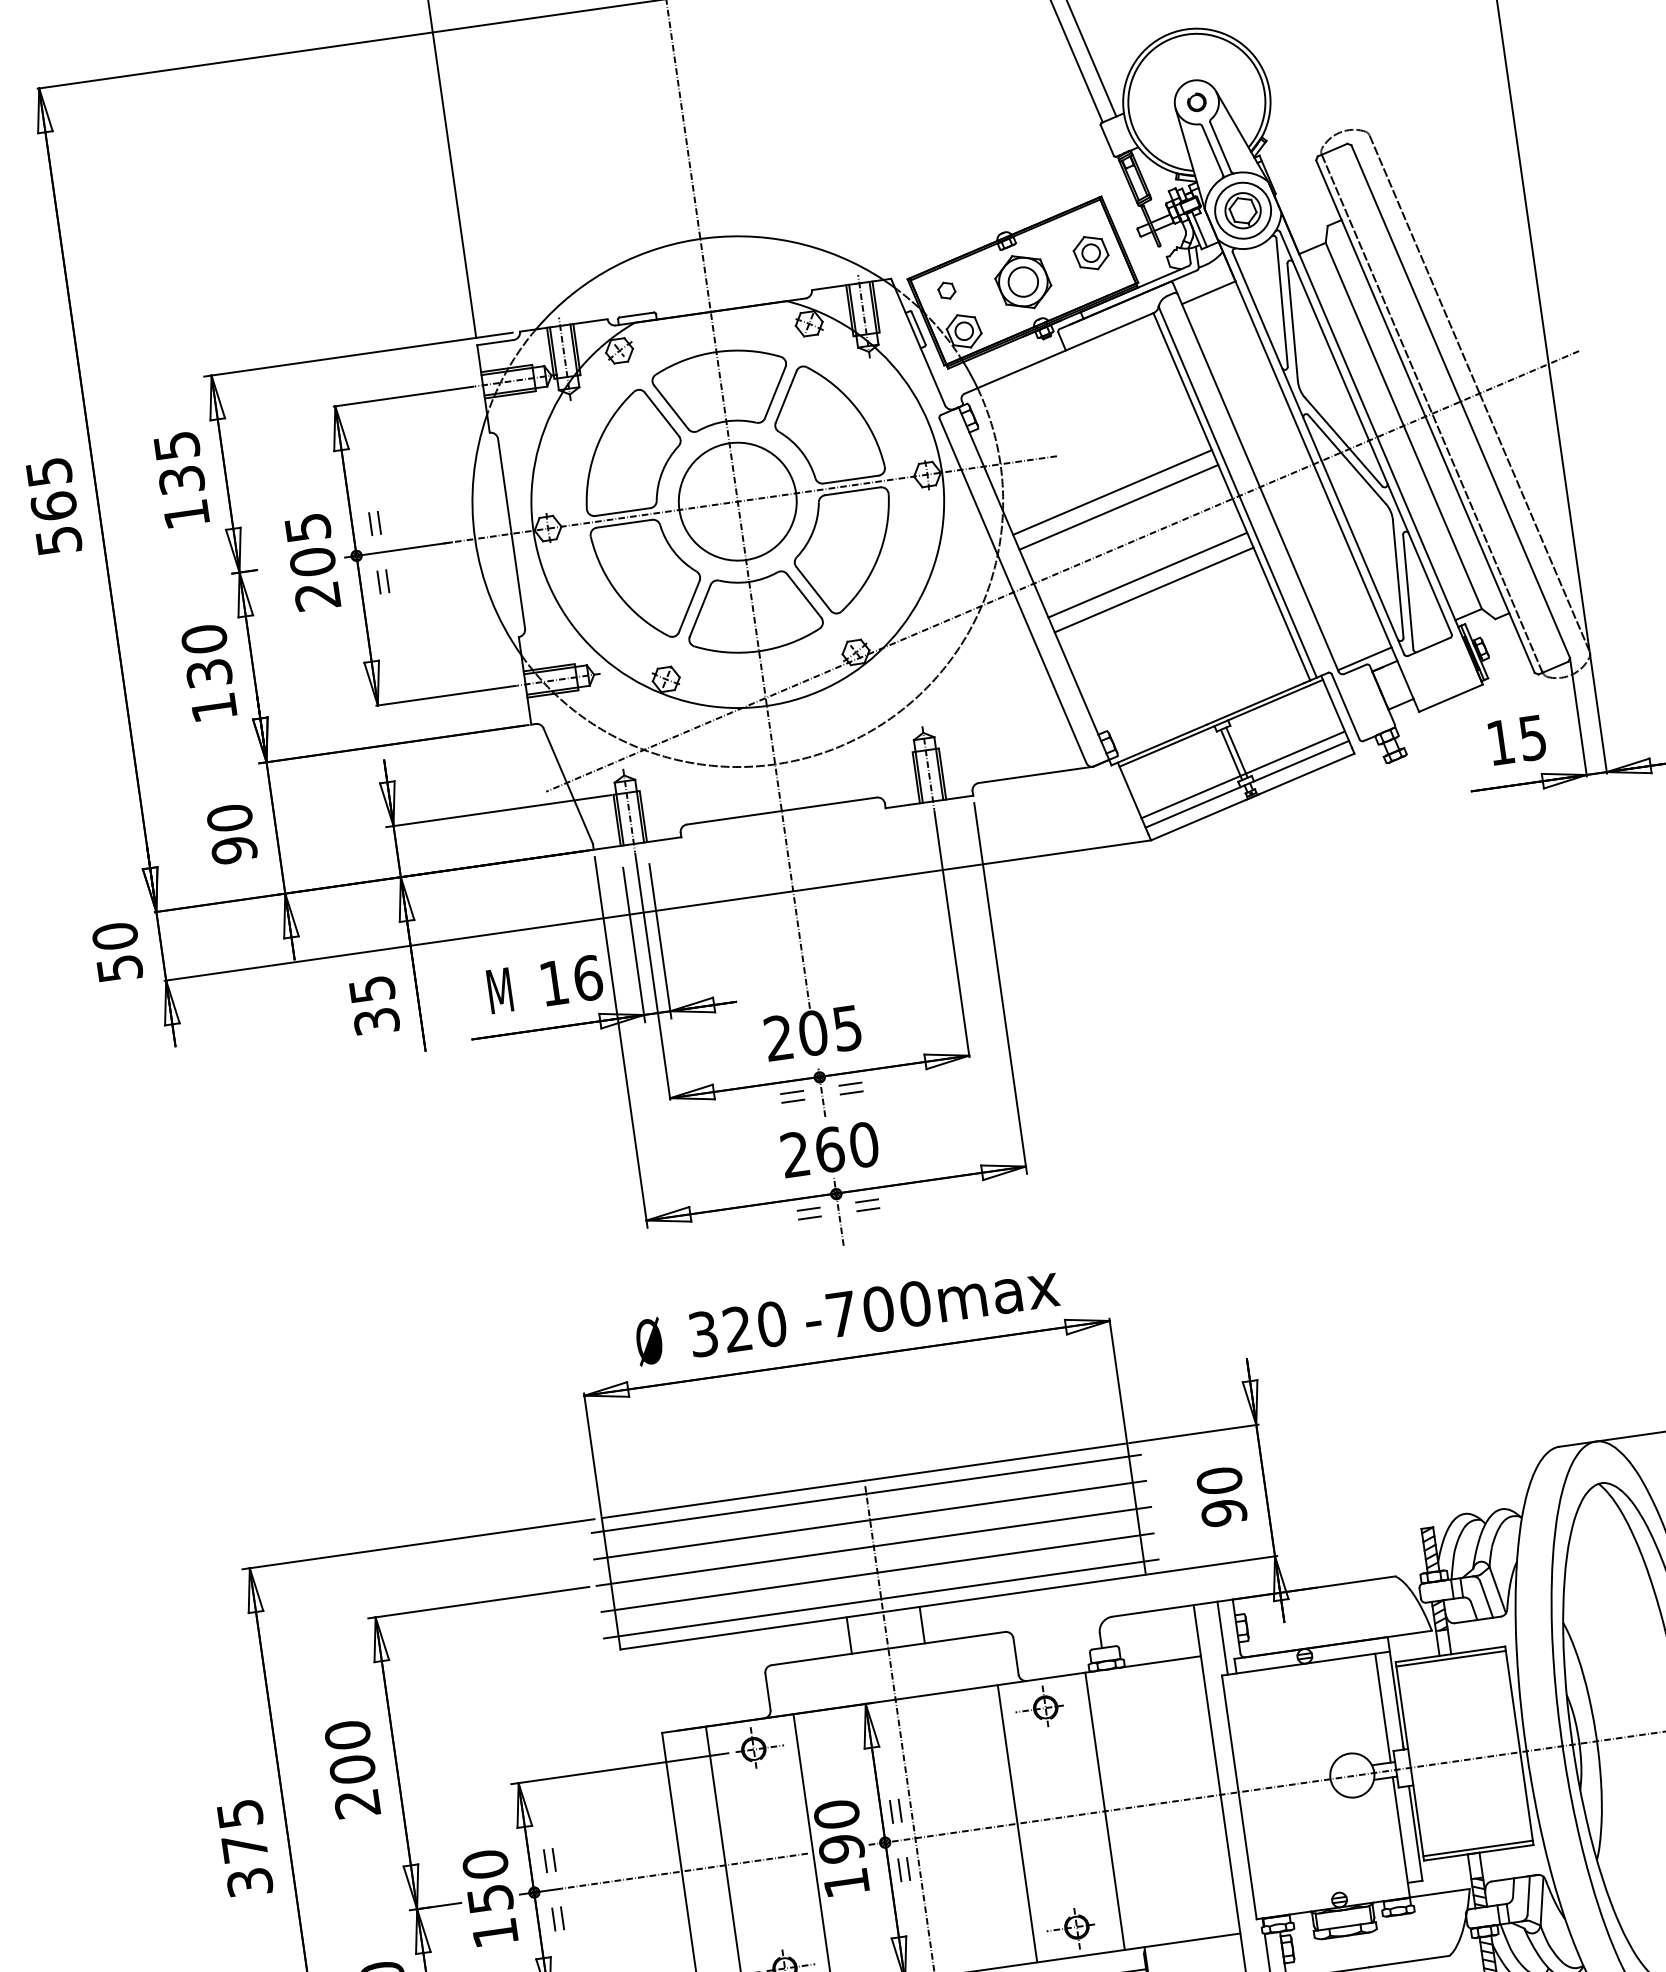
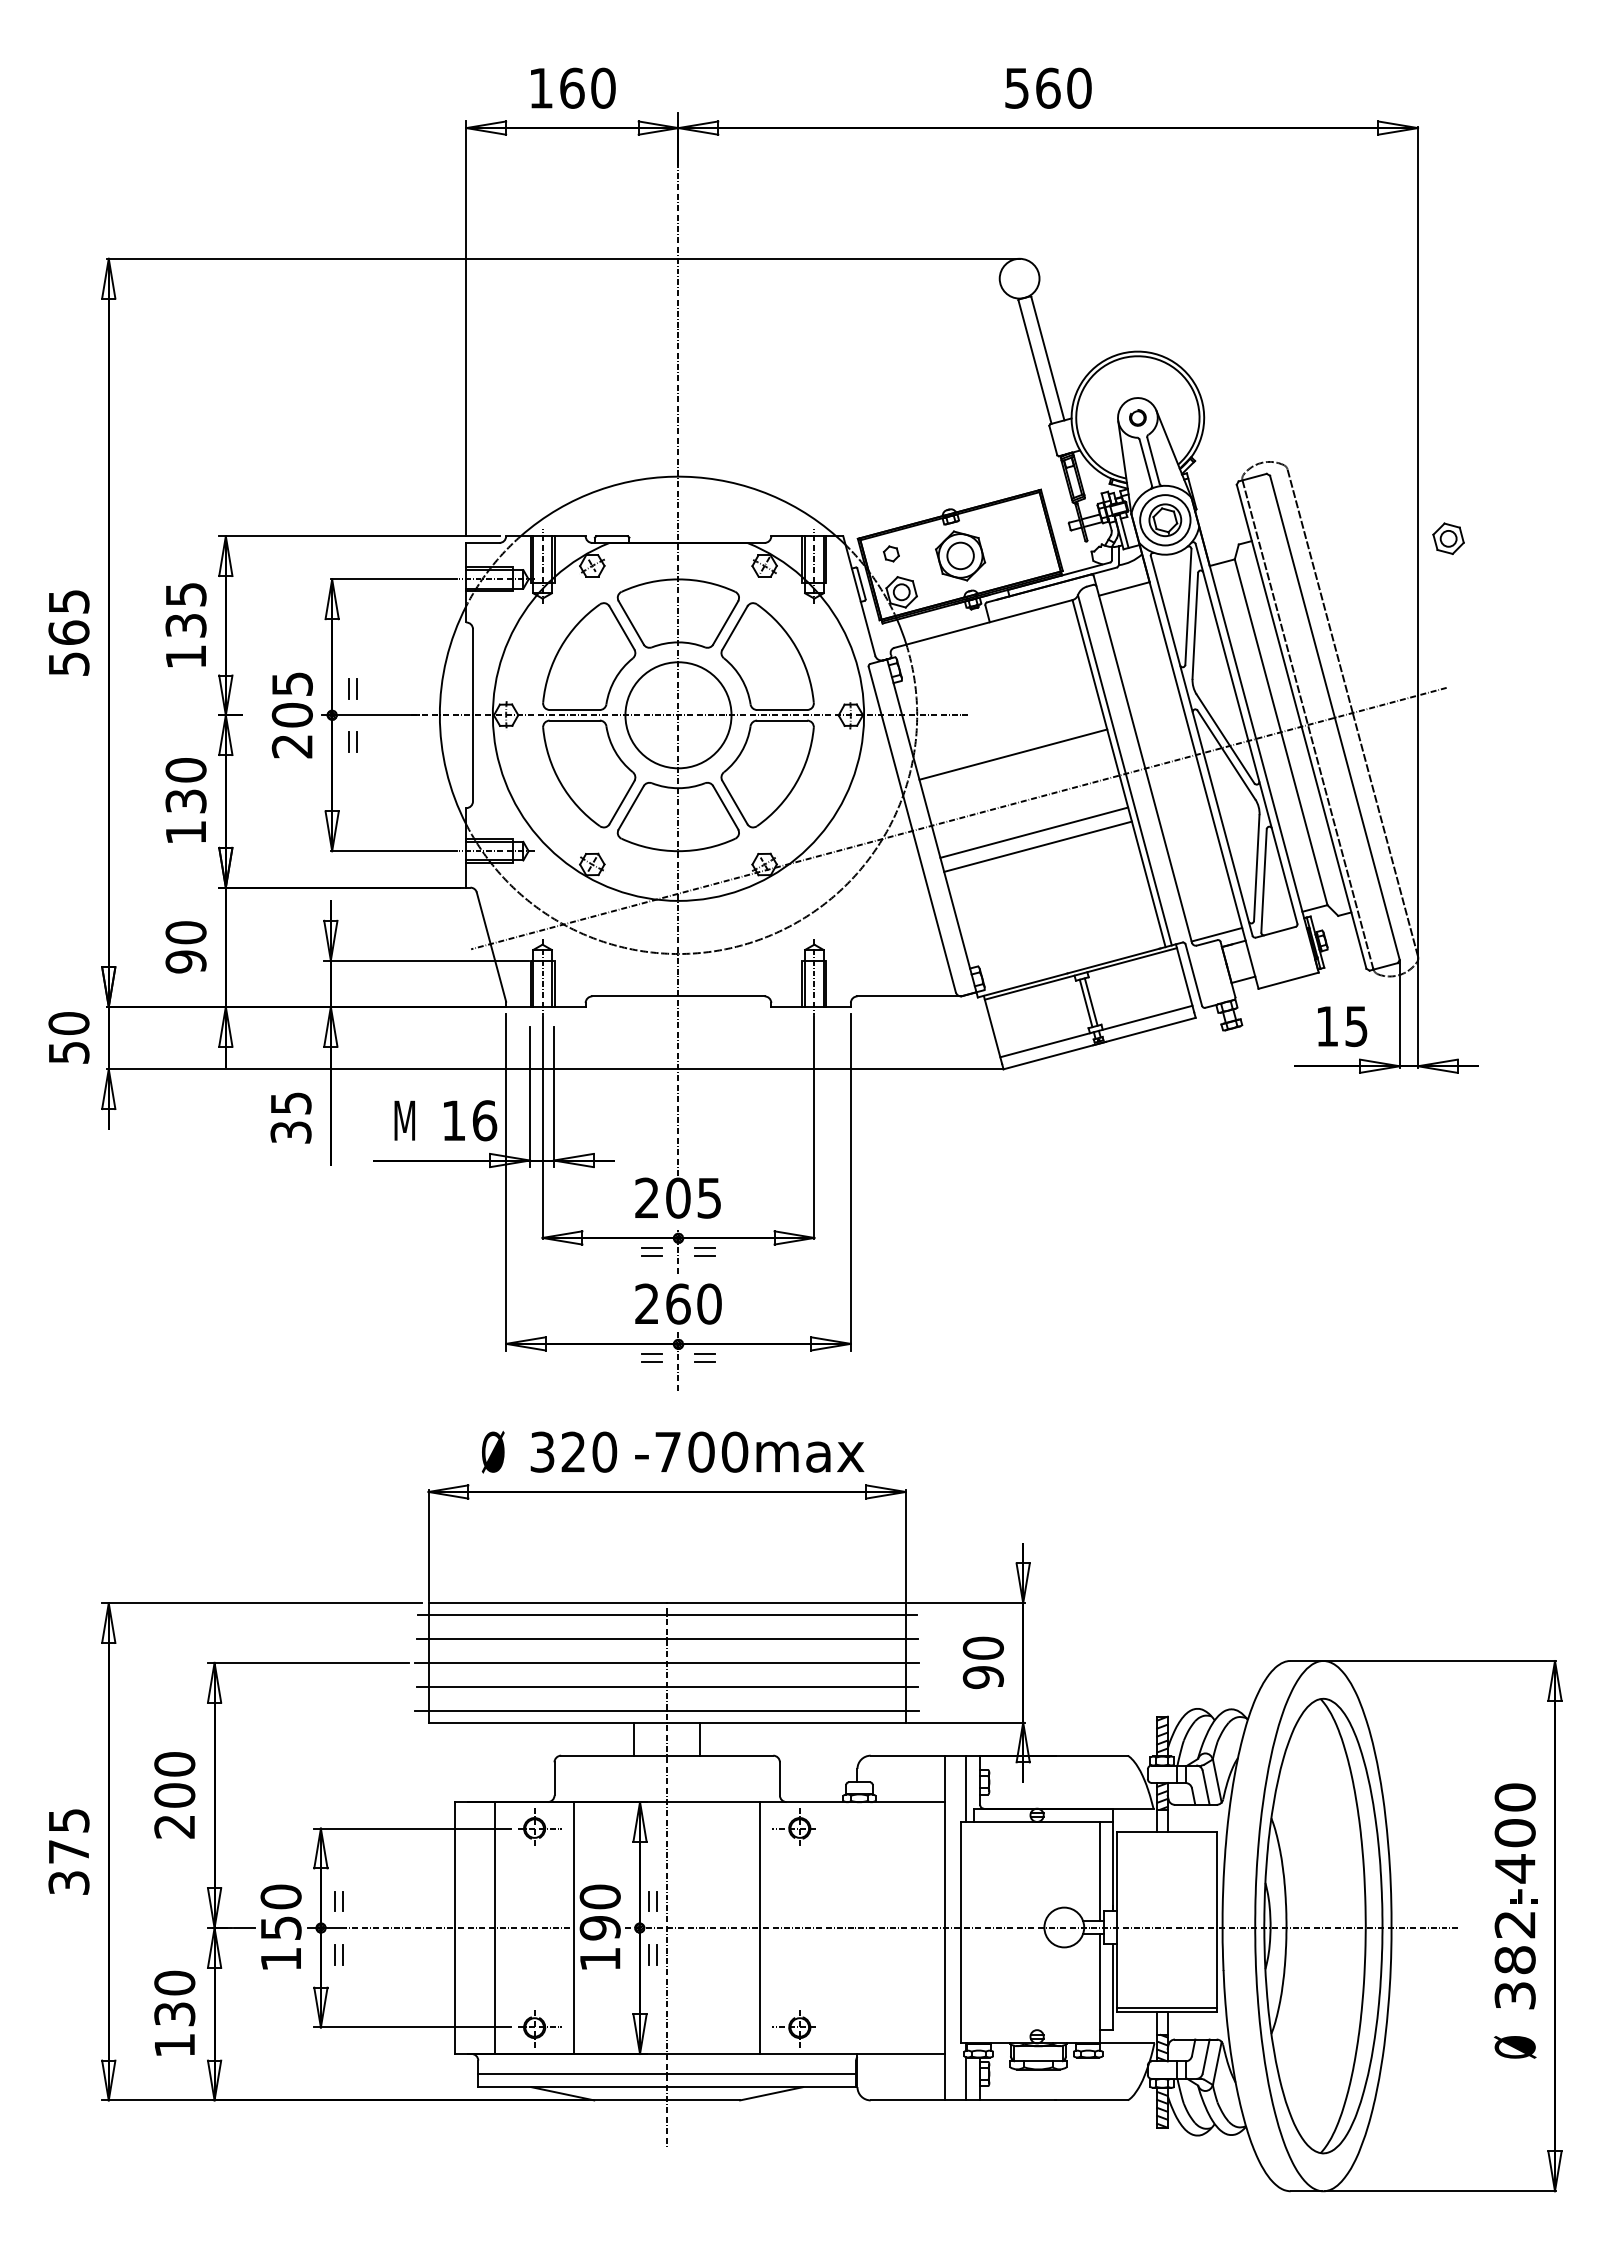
part: (1090, 252) -> (1448, 538), moved
line: (1118, 507) -> (1016, 768), removed
line: (1242, 774) -> (1093, 1022), removed
line: (1450, 1659) -> (1166, 1836), removed
line: (1105, 1811) -> (839, 1928), removed

